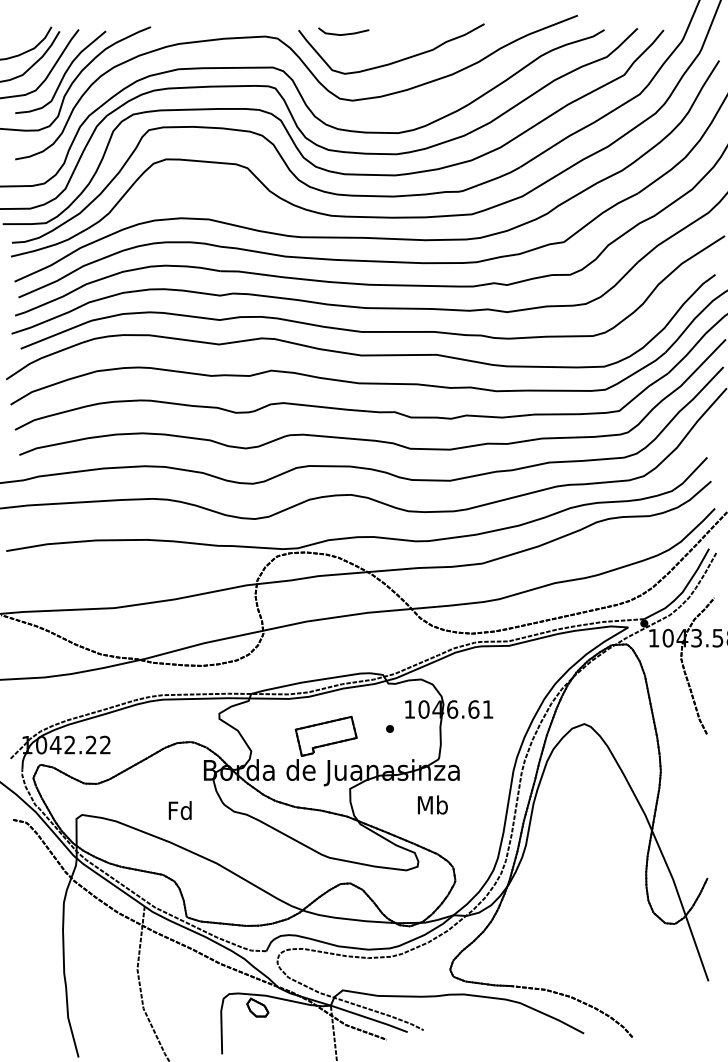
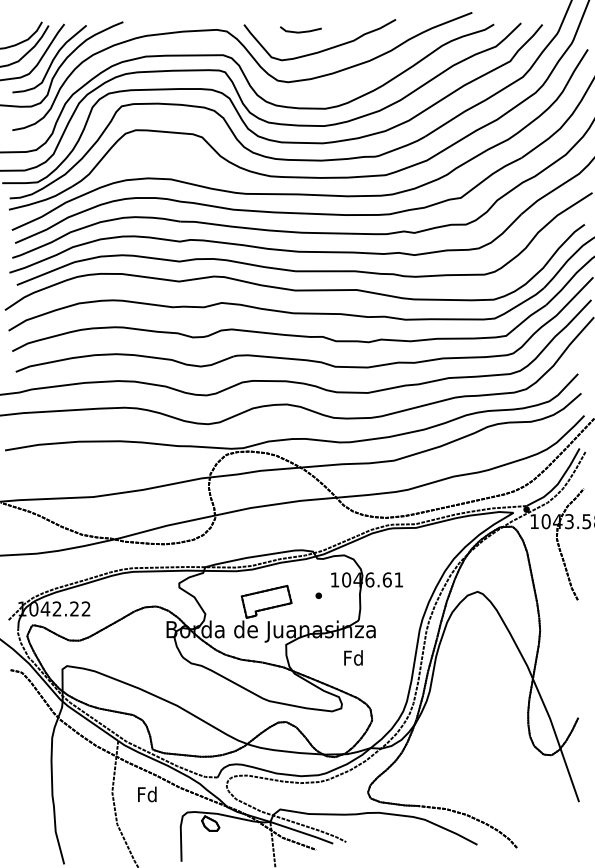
line: (343, 33) -> (300, 31), moved
text: (432, 804) -> (353, 657), Mb -> Fd
text: (180, 810) -> (147, 794), moved

